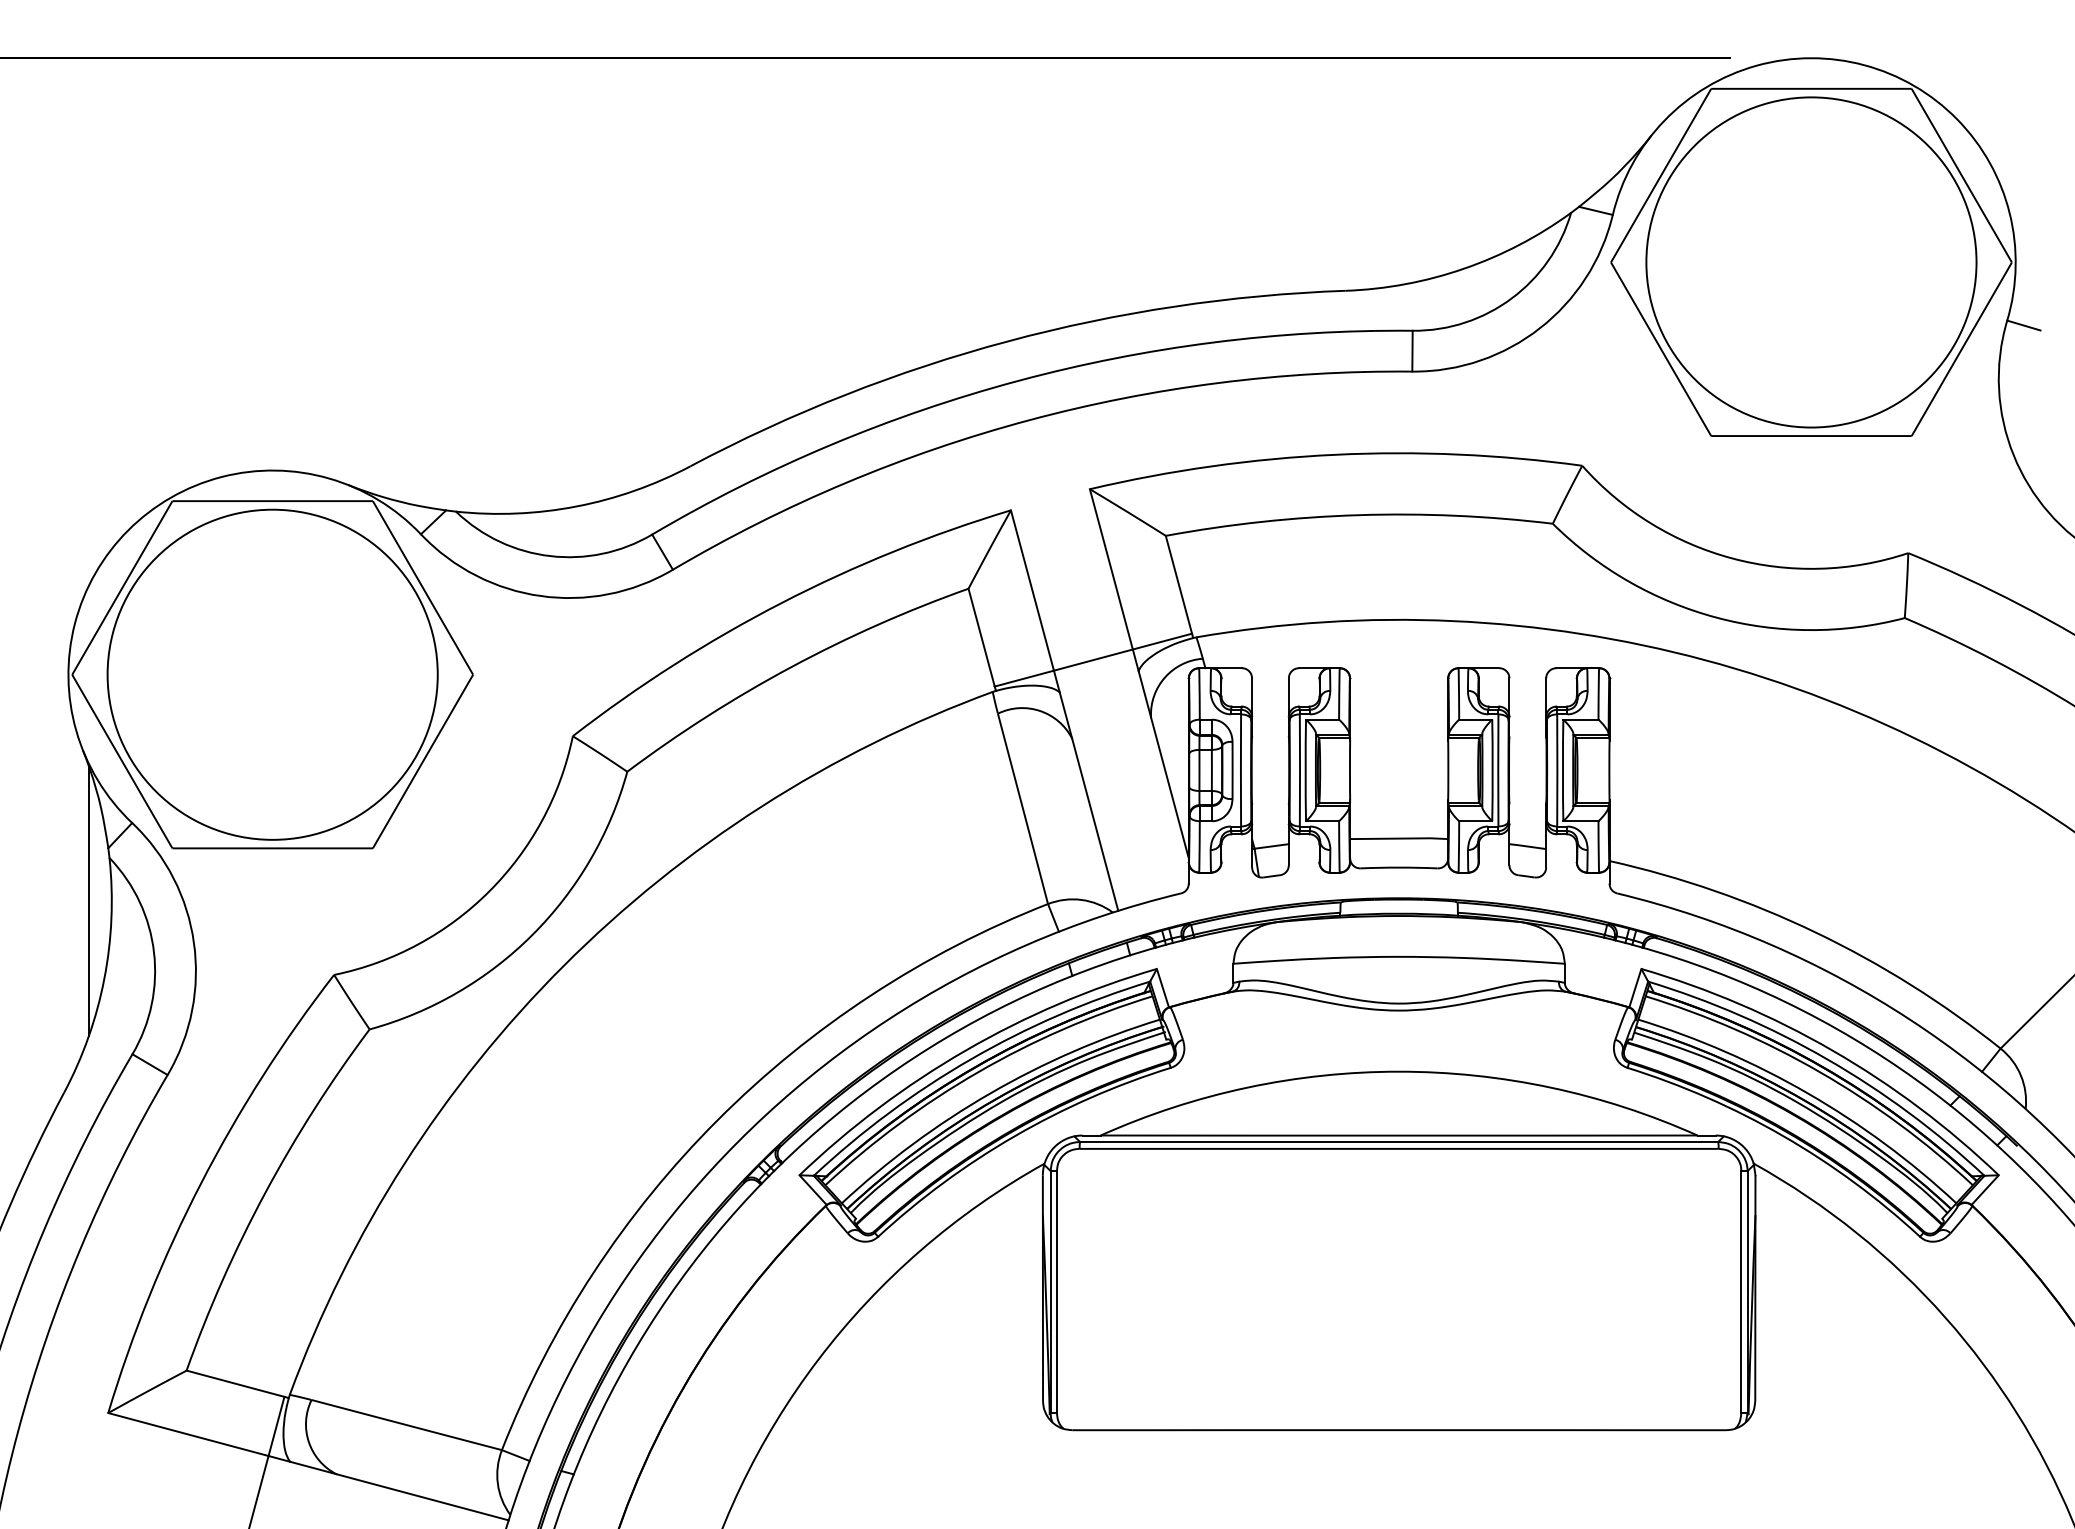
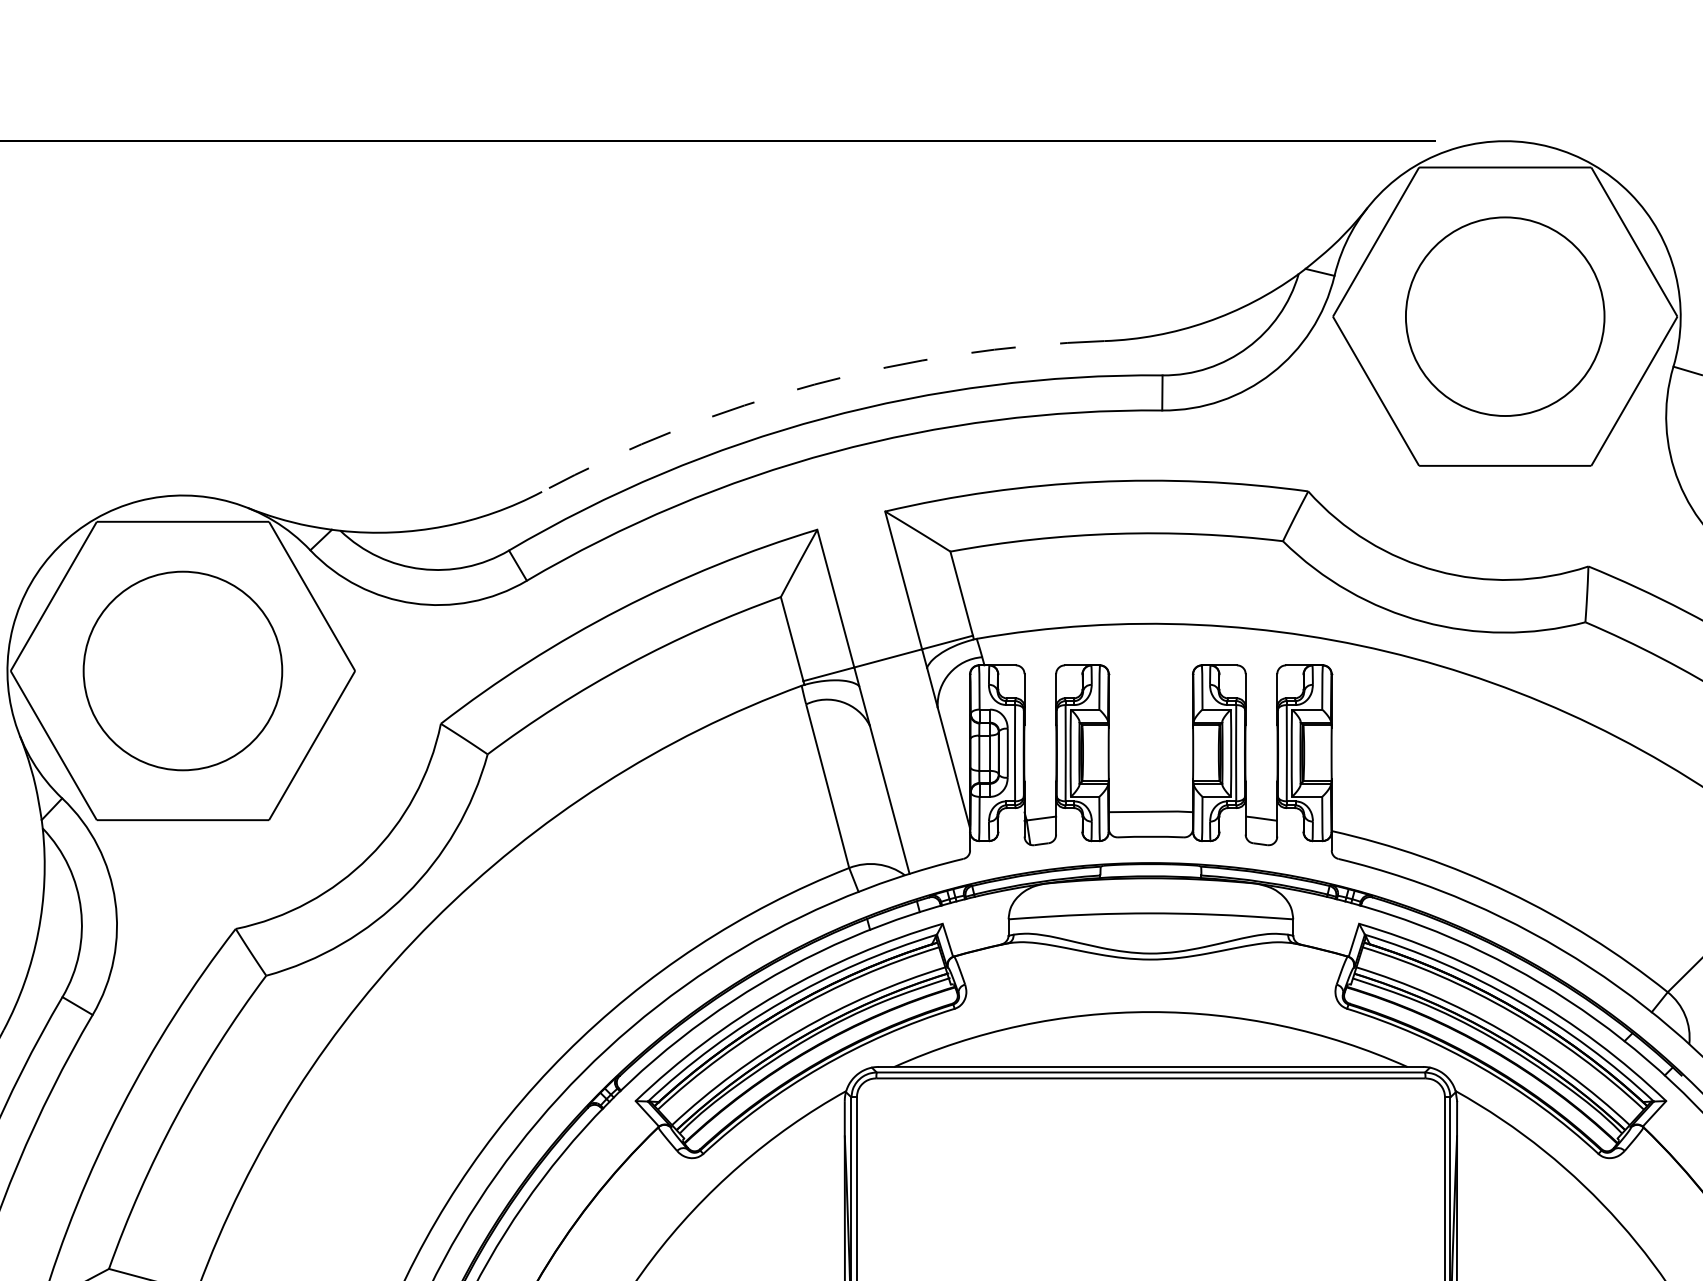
circle: (1811, 262) -> (1505, 316), size x0.7
arc: (1007, 341) -> (814, 384), solid -> dashed
circle: (272, 674) -> (182, 670), size x0.7
line: (88, 901) -> (24, 865), removed

